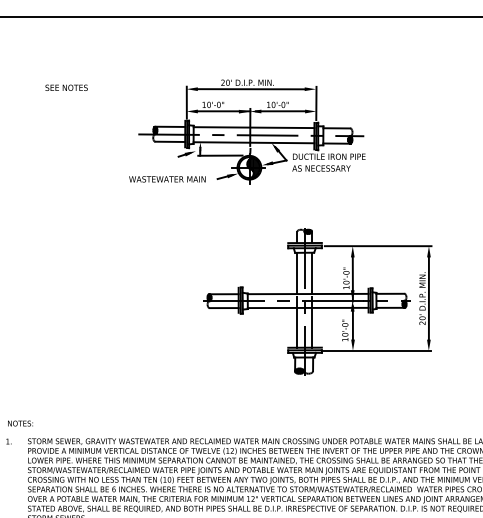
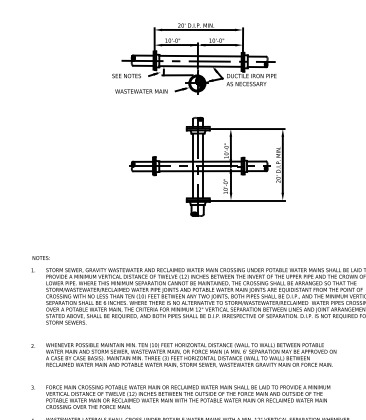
text: (66, 87) -> (126, 75), moved
part: (318, 301) -> (207, 166), moved

